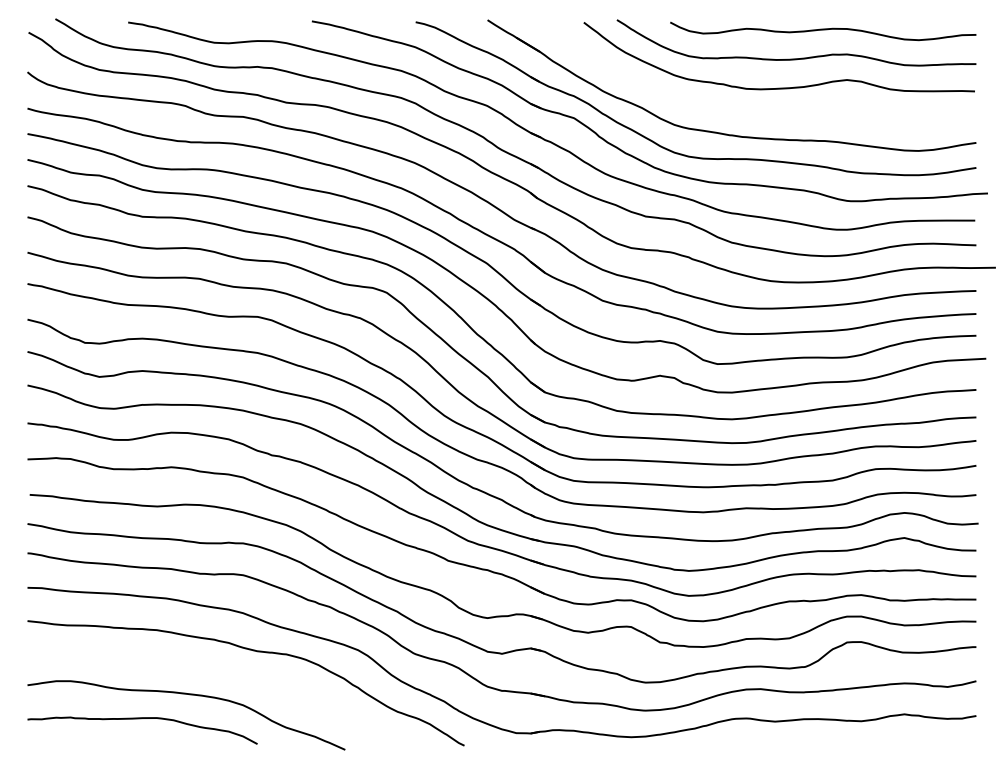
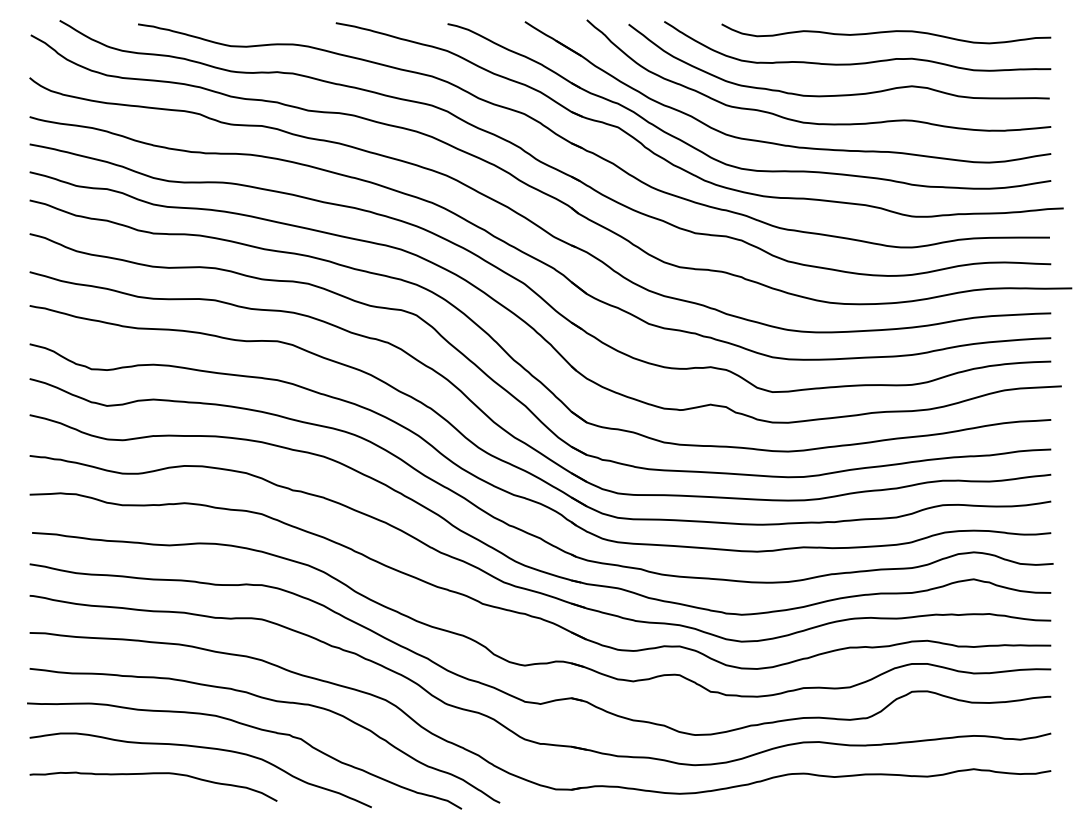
curve: (756, 113) -> (814, 122), added
curve: (235, 676) -> (253, 728), added

